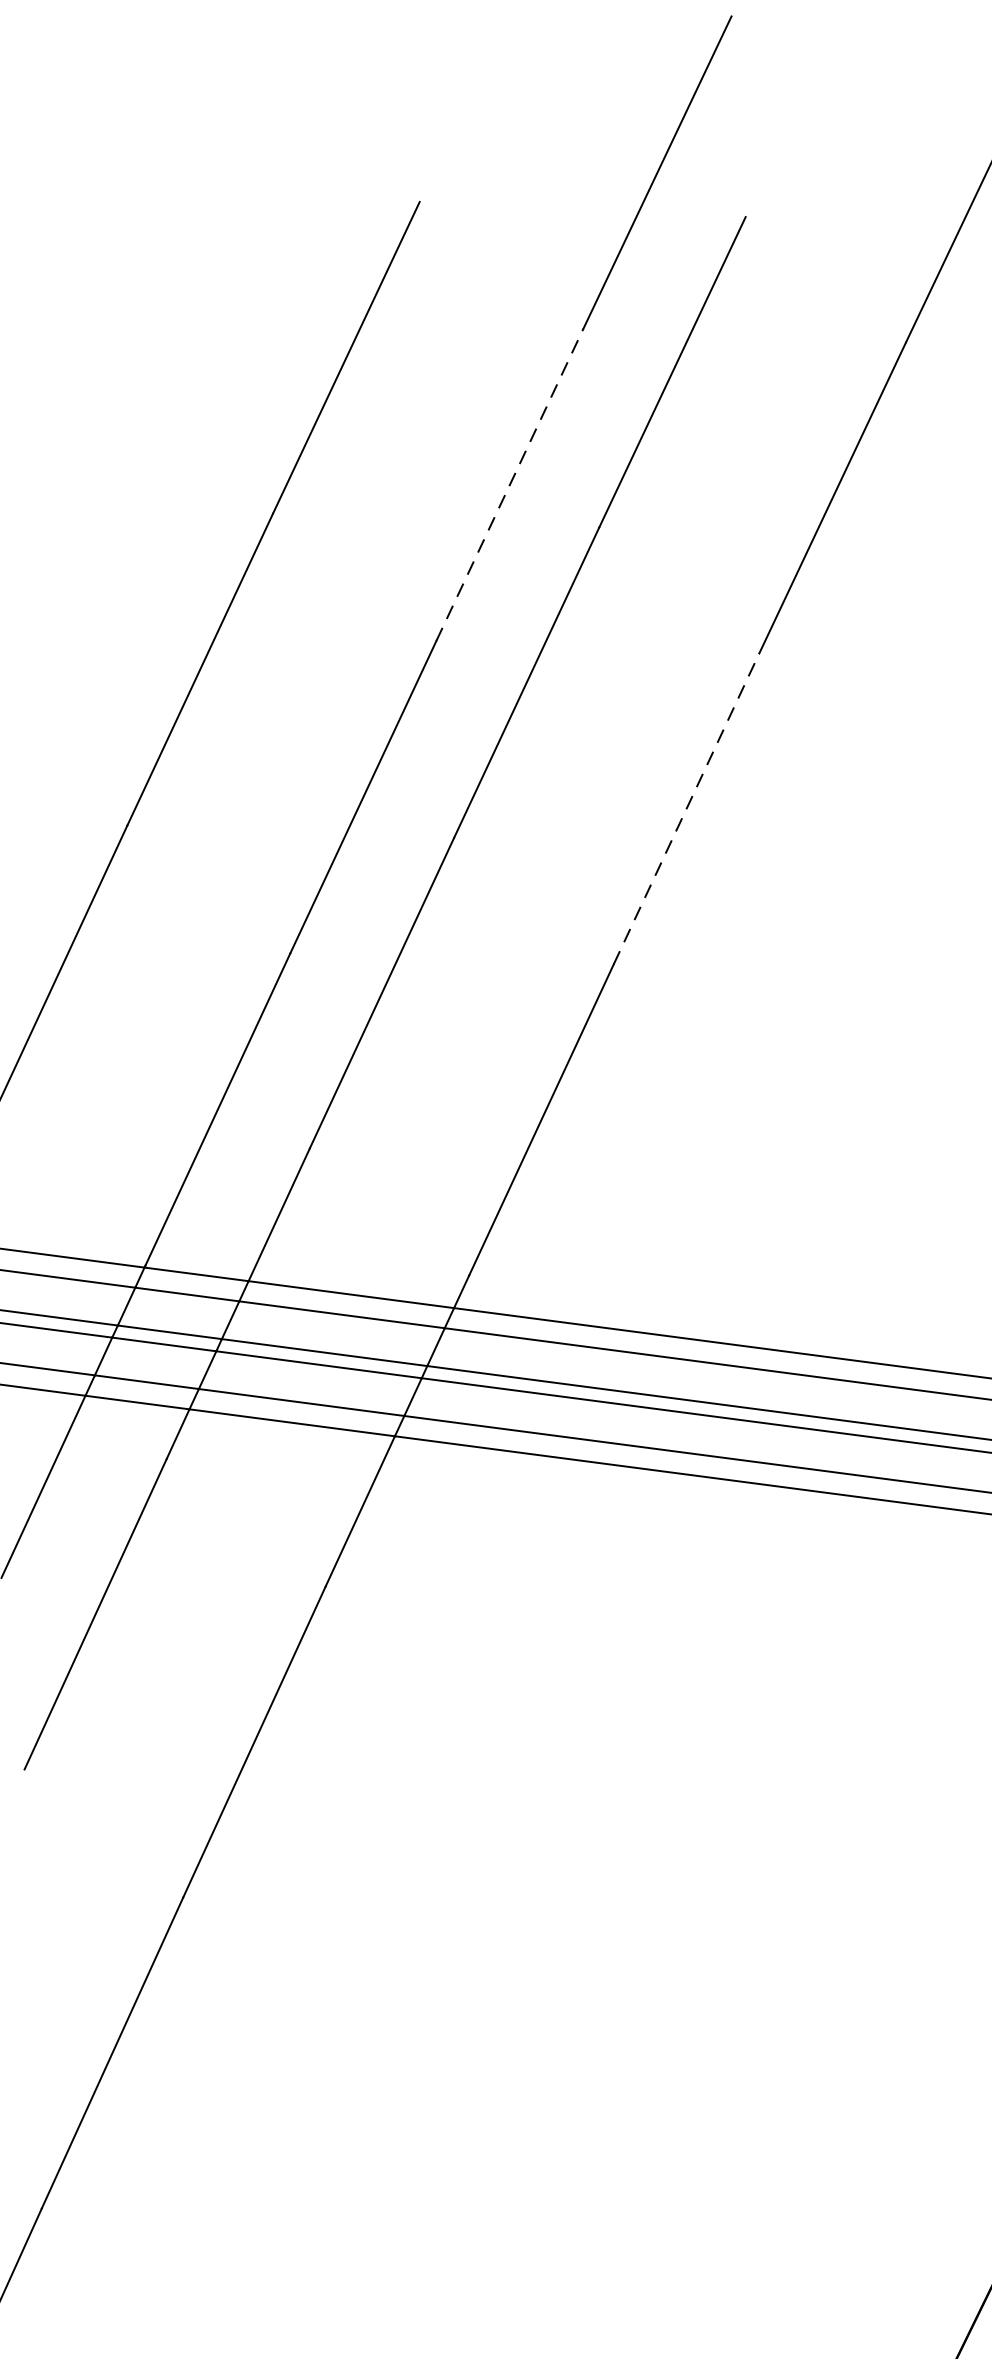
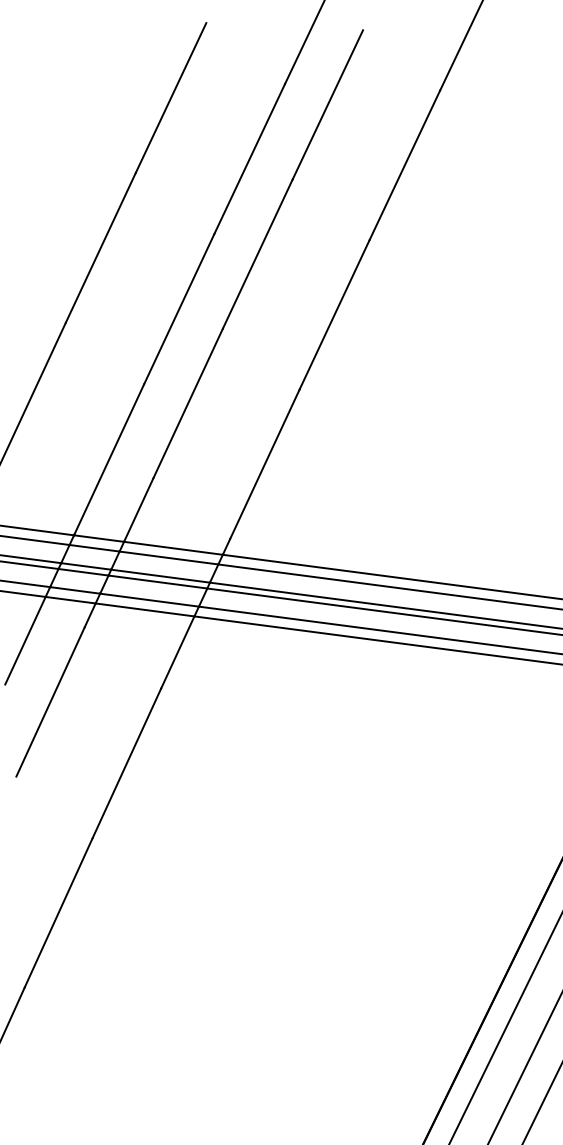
line: (509, 485) -> (249, 159), dashed -> solid
line: (686, 808) -> (334, 314), dashed -> solid

